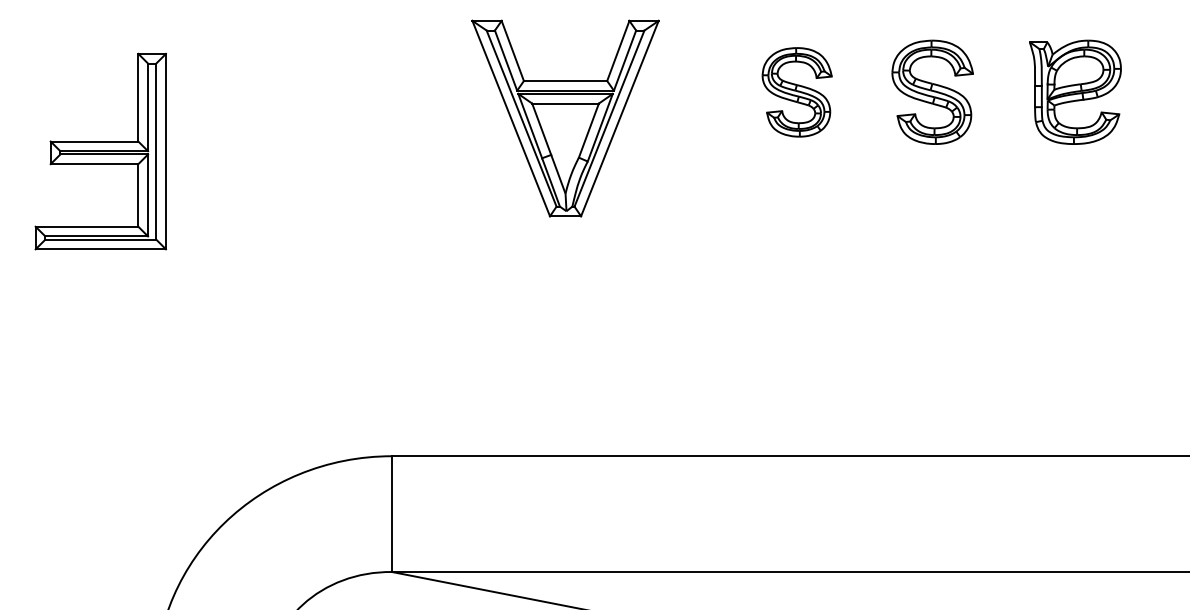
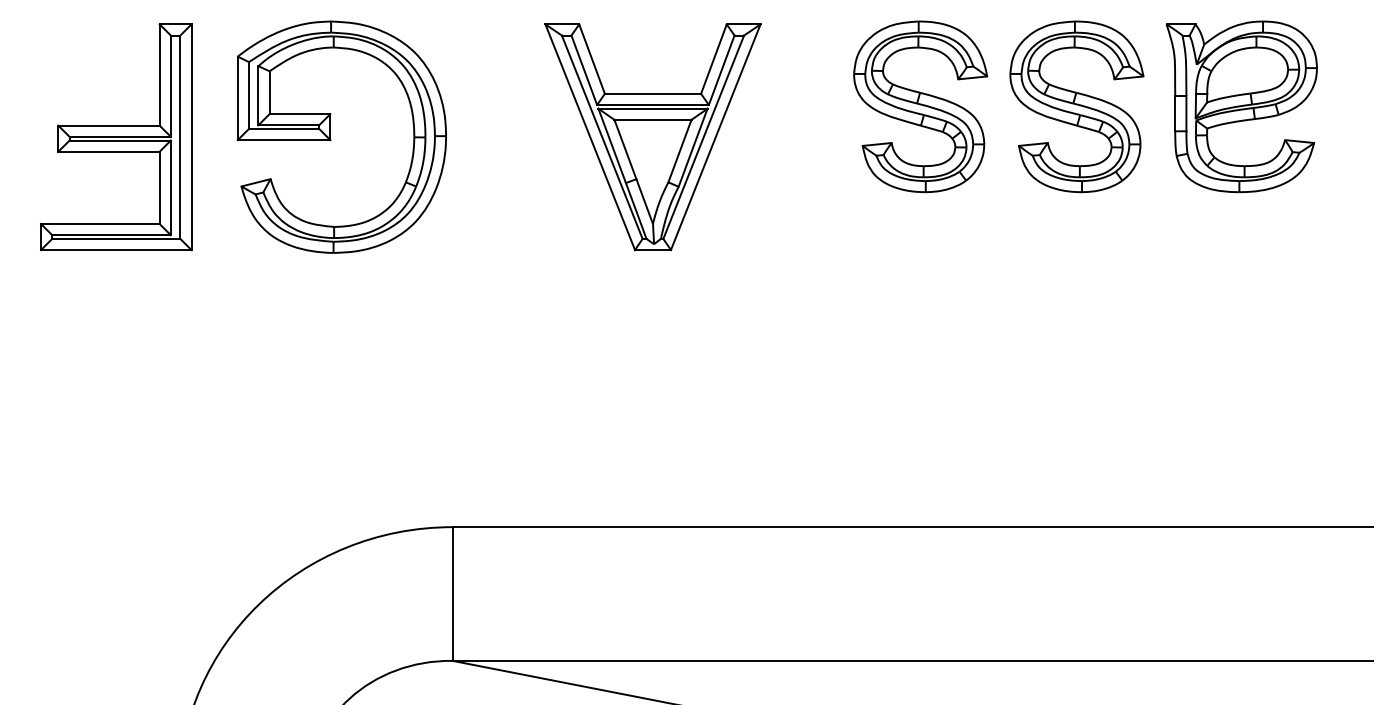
part: (796, 92) -> (919, 107), size x1.67
part: (932, 92) -> (1076, 107), size x1.43
part: (1075, 92) -> (1241, 107), size x1.43
part: (287, 121) -> (331, 140), added
part: (100, 151) -> (115, 137), moved

